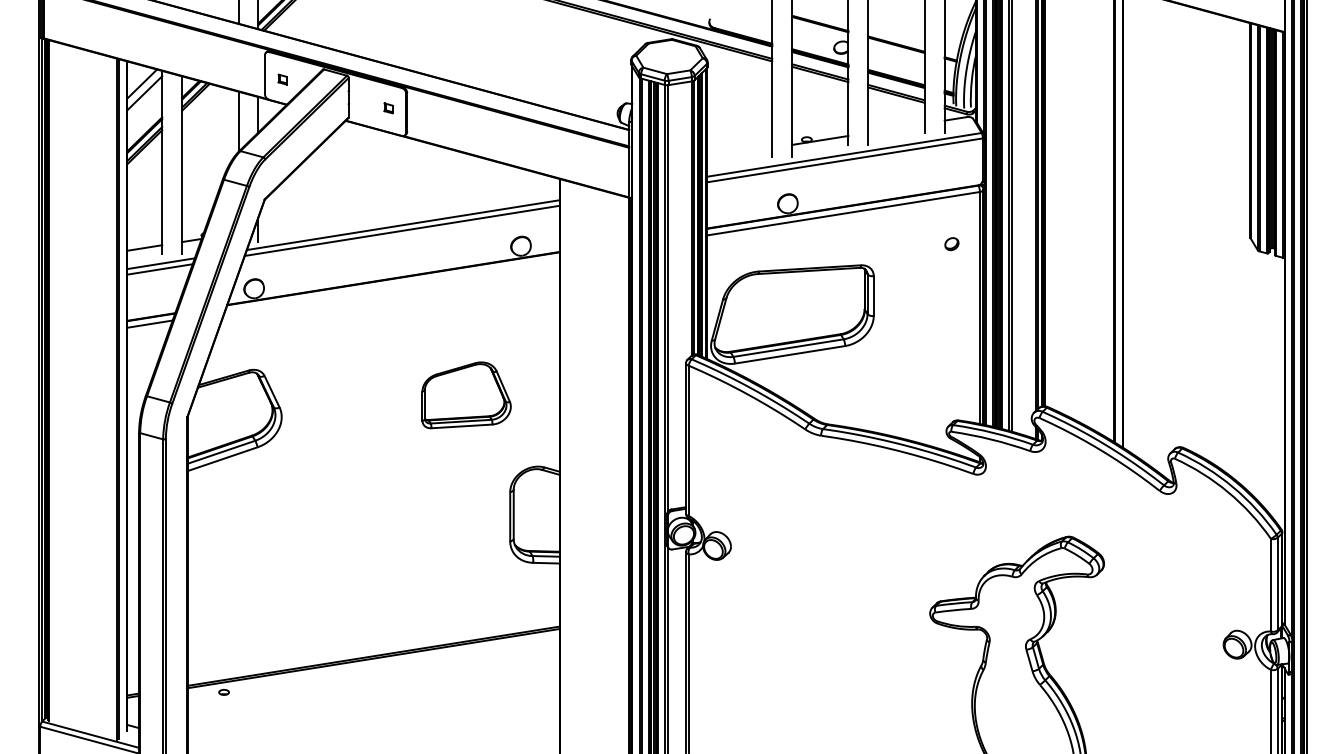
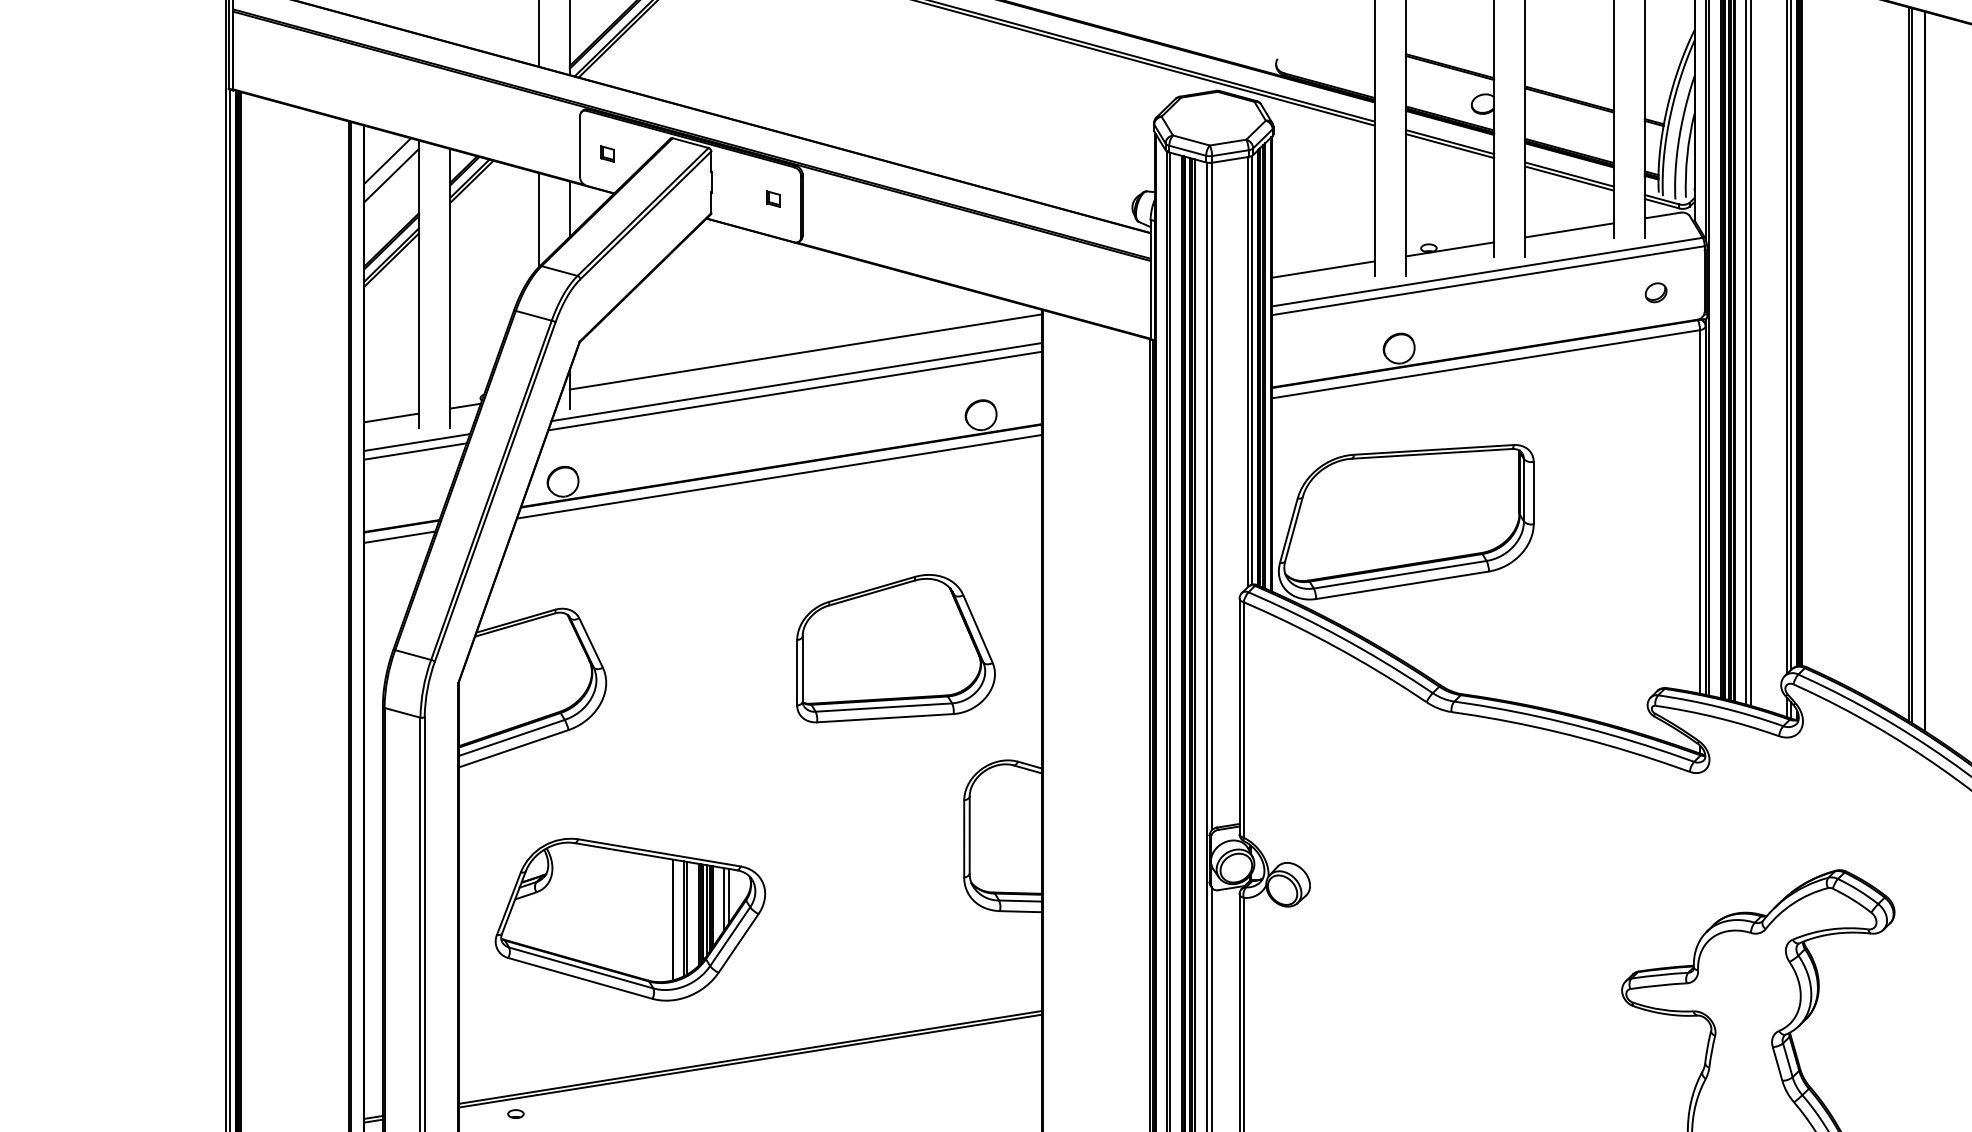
line: (896, 127) -> (1569, 229), added
line: (739, 153) -> (1323, 269), added
line: (408, 205) -> (804, 351), added
part: (951, 244) -> (1655, 293), moved
line: (391, 285) -> (778, 476), added
part: (466, 395) -> (895, 648), size x1.43
part: (297, 567) -> (630, 918), added

